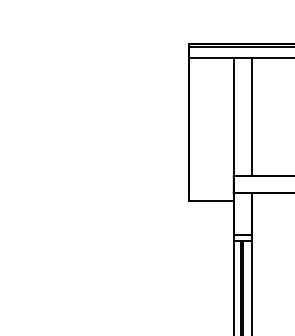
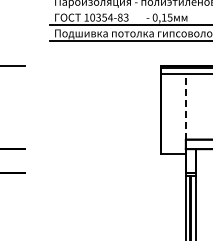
line: (233, 116) -> (185, 106), solid -> dashed
line: (251, 116) -> (195, 106), removed

